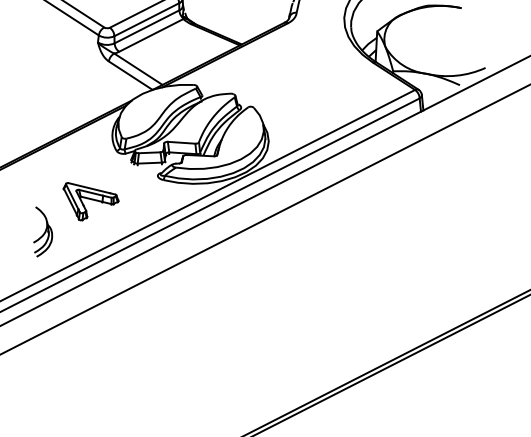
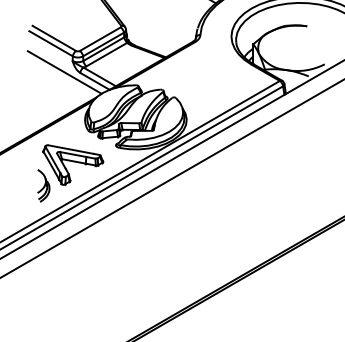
line: (84, 59) -> (64, 72), added
part: (91, 201) -> (73, 164), size x1.67

